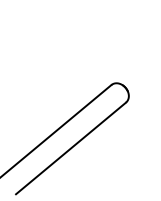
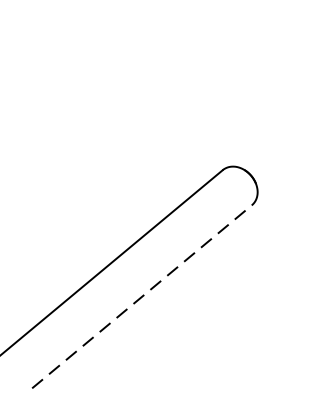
line: (70, 148) -> (141, 296), solid -> dashed

